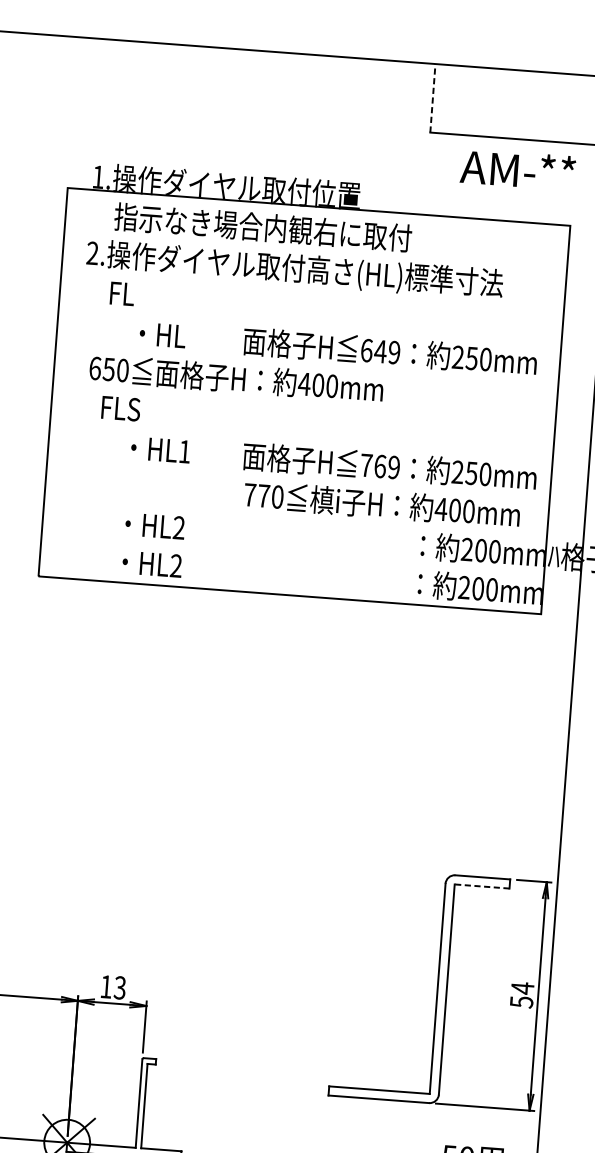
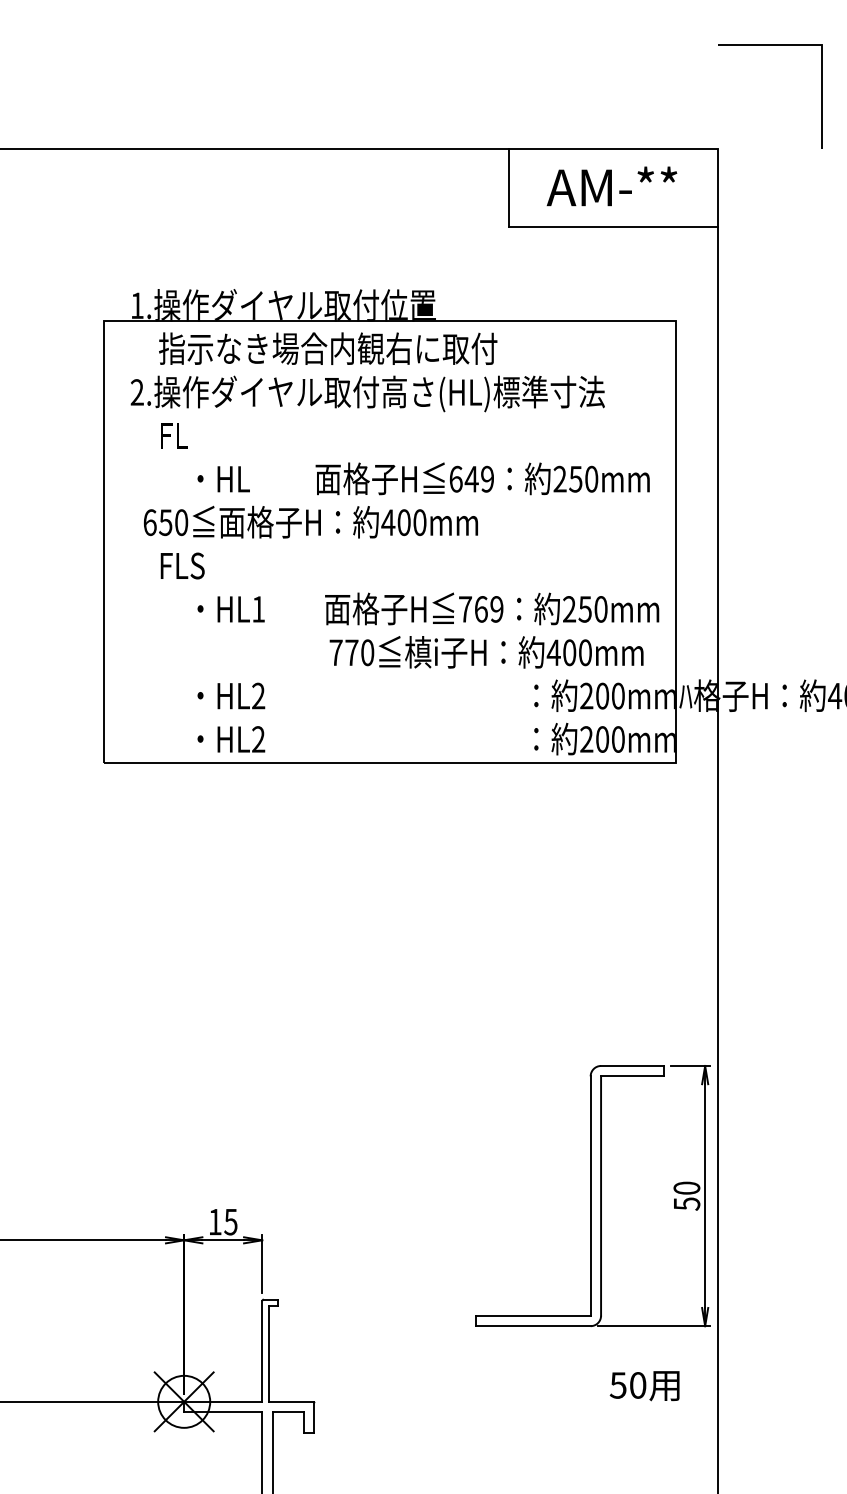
line: (432, 97) -> (509, 187), dashed -> solid
text: (517, 169) -> (611, 186), moved
line: (481, 886) -> (631, 1076), dashed -> solid
text: (119, 987) -> (230, 1221), 13 -> 15
text: (522, 988) -> (686, 1188), 54 -> 50

